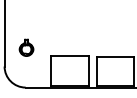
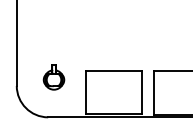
part: (26, 47) -> (53, 76), moved

